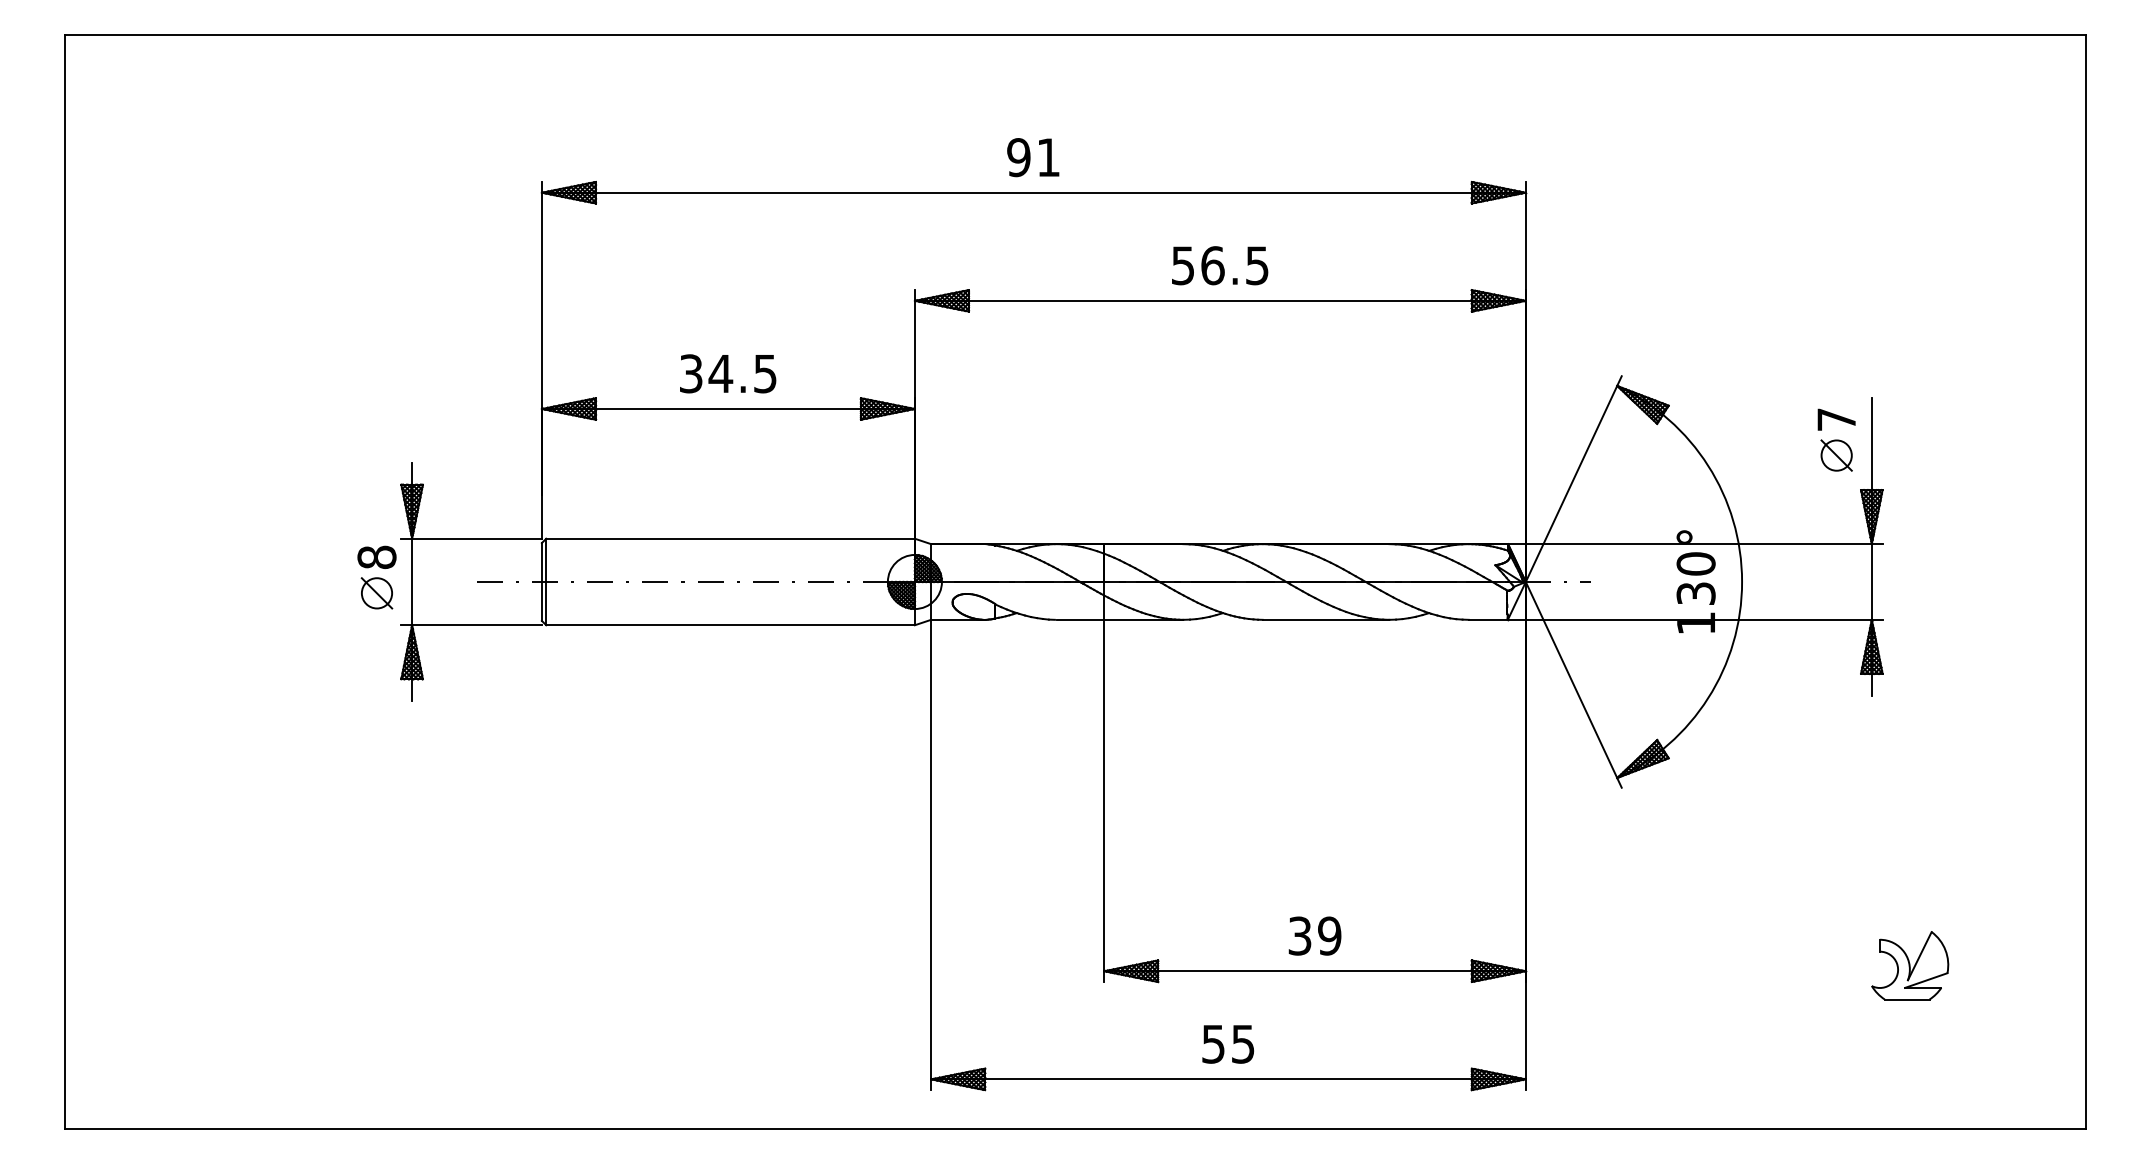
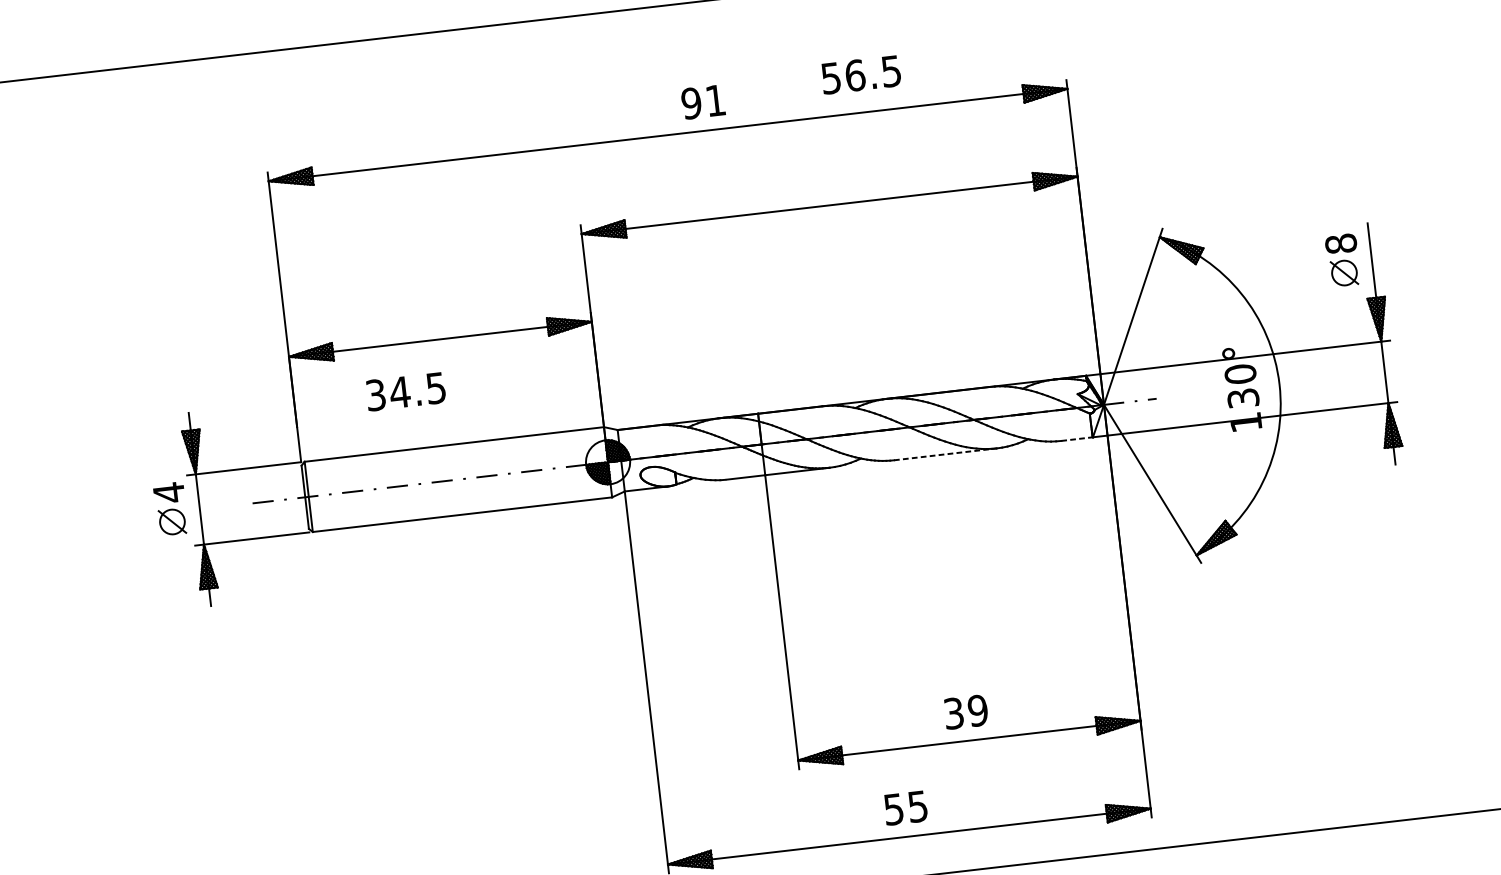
text: (1033, 157) -> (703, 102), moved
text: (1220, 265) -> (861, 74), moved
text: (728, 373) -> (406, 391), moved
text: (1836, 419) -> (1340, 243), 7 -> 8
text: (376, 557) -> (168, 492), 8 -> 4
line: (1326, 619) -> (945, 454), solid -> dashed
line: (1488, 619) -> (1077, 438), solid -> dashed
part: (1910, 965) -> (1452, 680), removed

